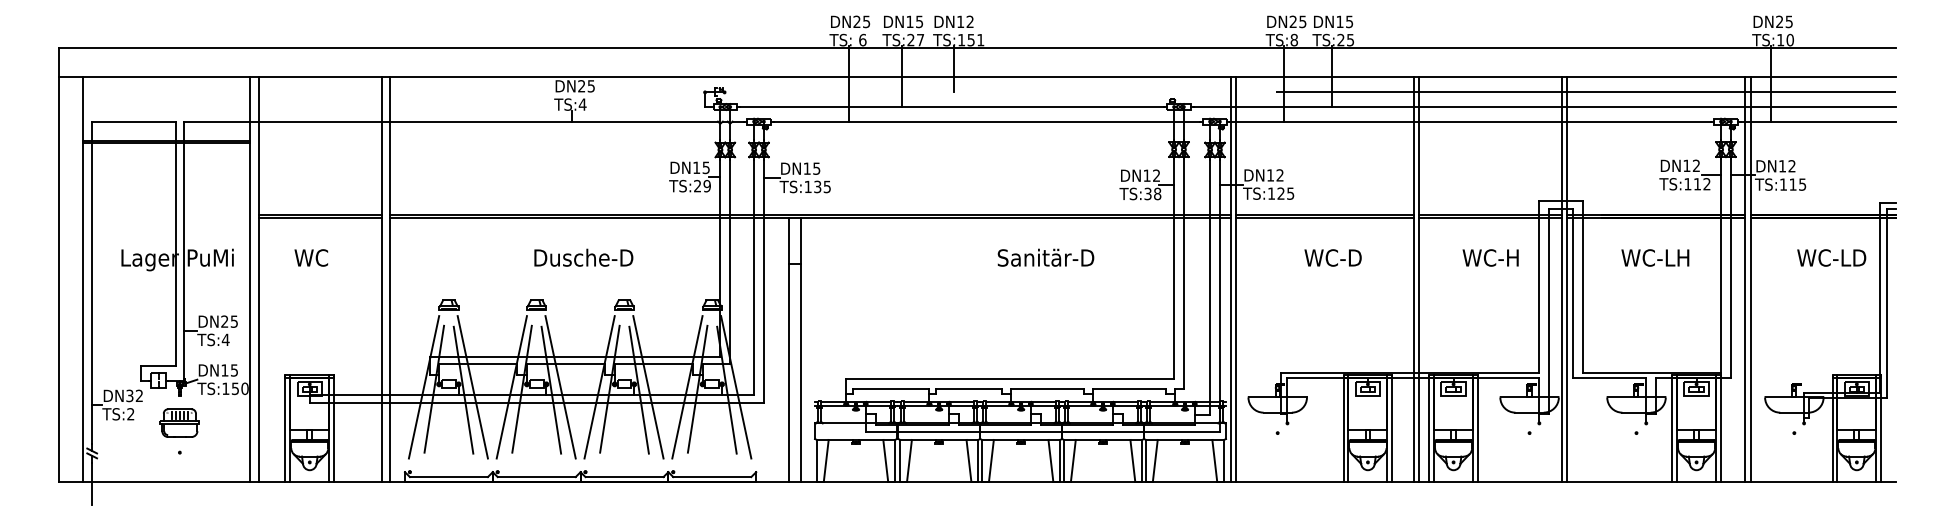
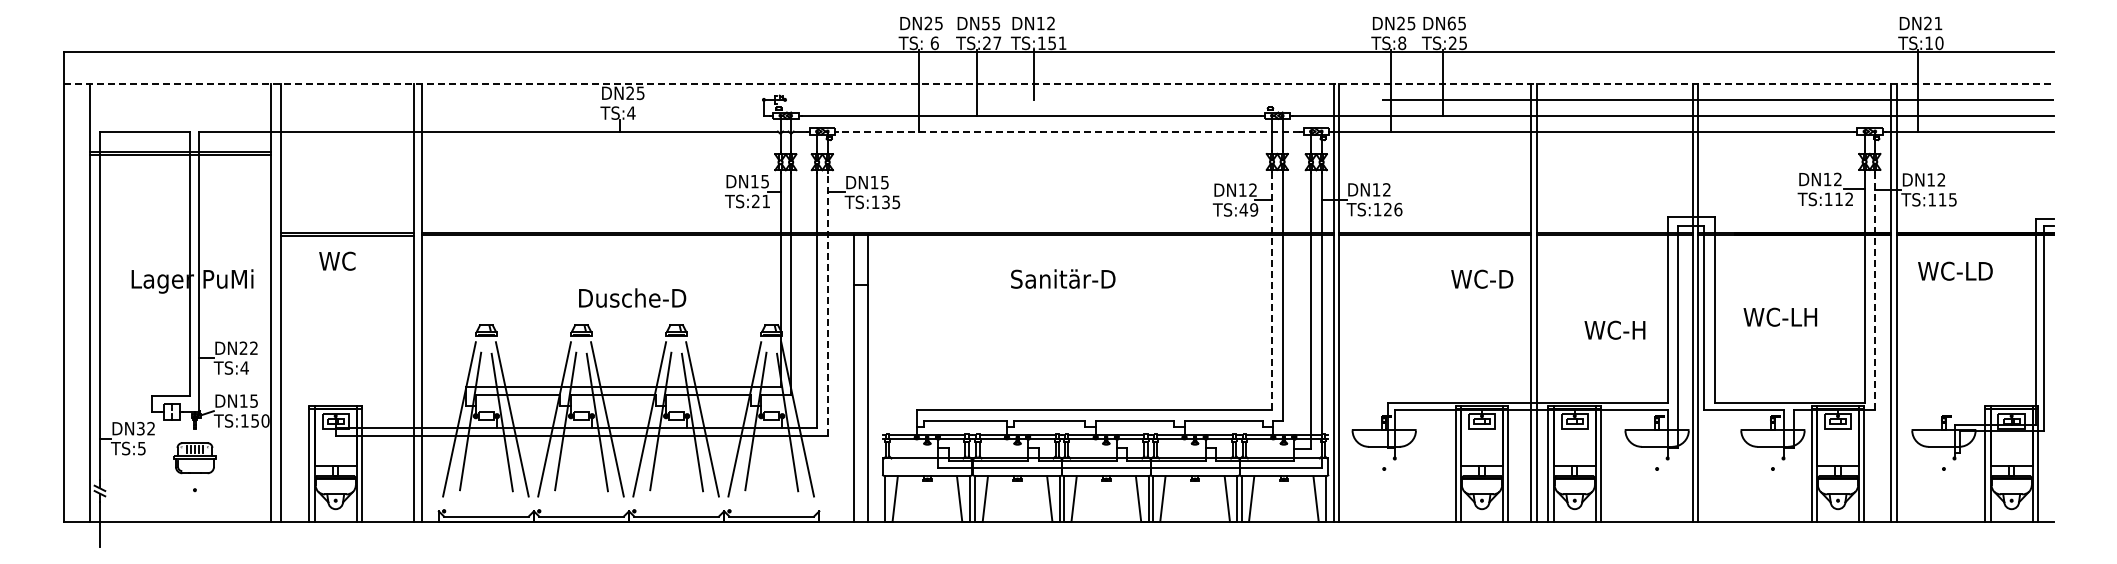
text: (909, 21) -> (985, 23), DN15 -> DN55
text: (1339, 21) -> (1451, 23), DN15 -> DN65
text: (1789, 21) -> (1938, 23), DN25 -> DN21
line: (977, 77) -> (1059, 83), solid -> dashed
line: (986, 121) -> (1068, 131), solid -> dashed
text: (707, 186) -> (766, 201), TS:29 -> TS:21
text: (1152, 193) -> (1248, 209), TS:38 -> TS:49
text: (1290, 193) -> (1398, 209), TS:125 -> TS:126
text: (311, 257) -> (337, 260), moved
text: (583, 257) -> (632, 297), moved
text: (1046, 257) -> (1063, 278), moved
text: (1333, 257) -> (1482, 278), moved
text: (1490, 257) -> (1614, 329), moved
text: (1655, 257) -> (1780, 316), moved
text: (1831, 257) -> (1955, 270), moved
line: (1174, 269) -> (1272, 291), solid -> dashed
line: (1731, 269) -> (1875, 291), solid -> dashed
line: (763, 281) -> (827, 304), solid -> dashed
text: (233, 321) -> (253, 348), DN25 -> DN22
text: (130, 414) -> (141, 448), TS:2 -> TS:5

